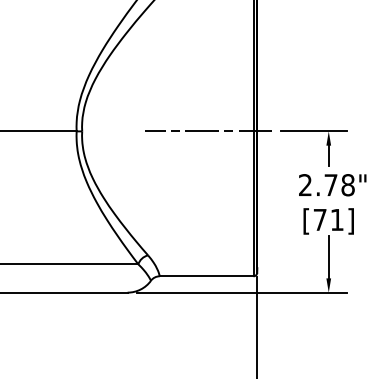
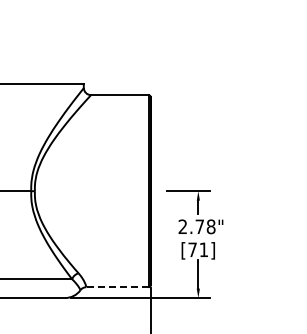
line: (208, 131) -> (118, 191), removed
line: (205, 276) -> (116, 287), solid -> dashed

